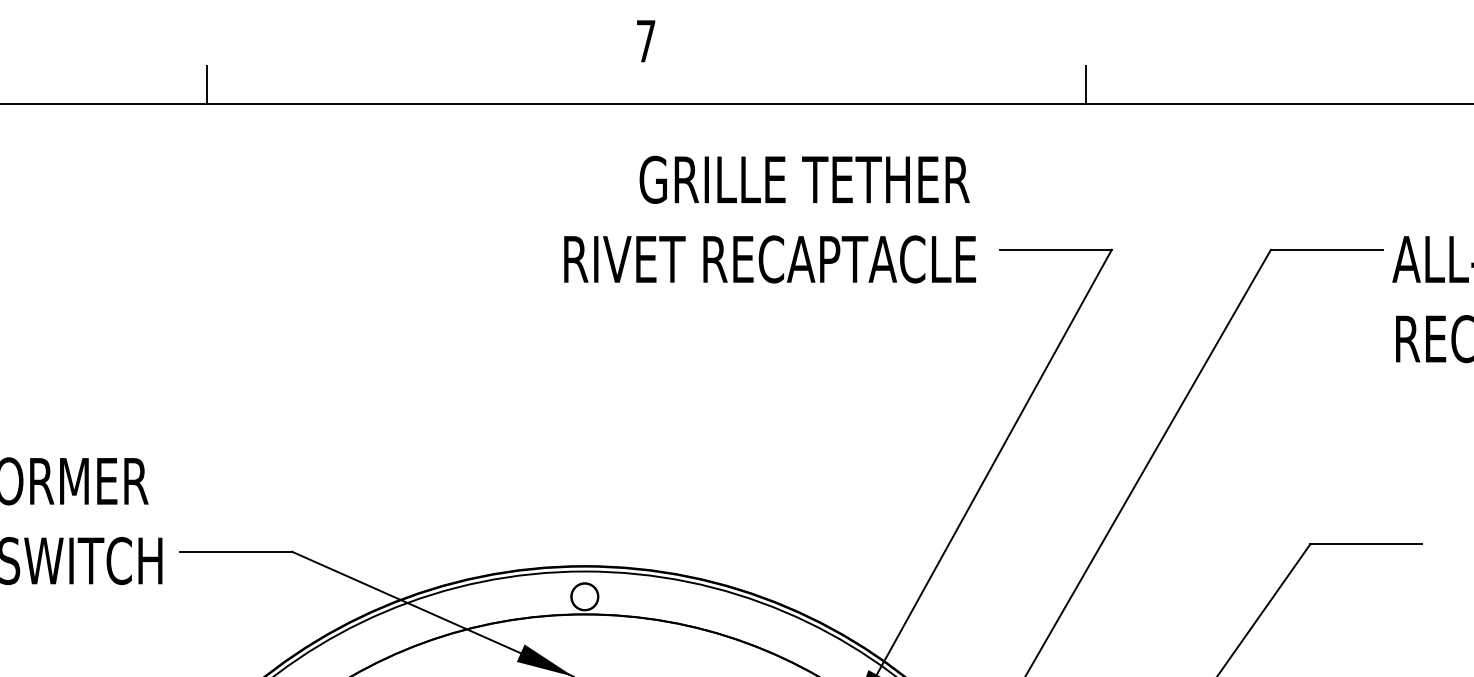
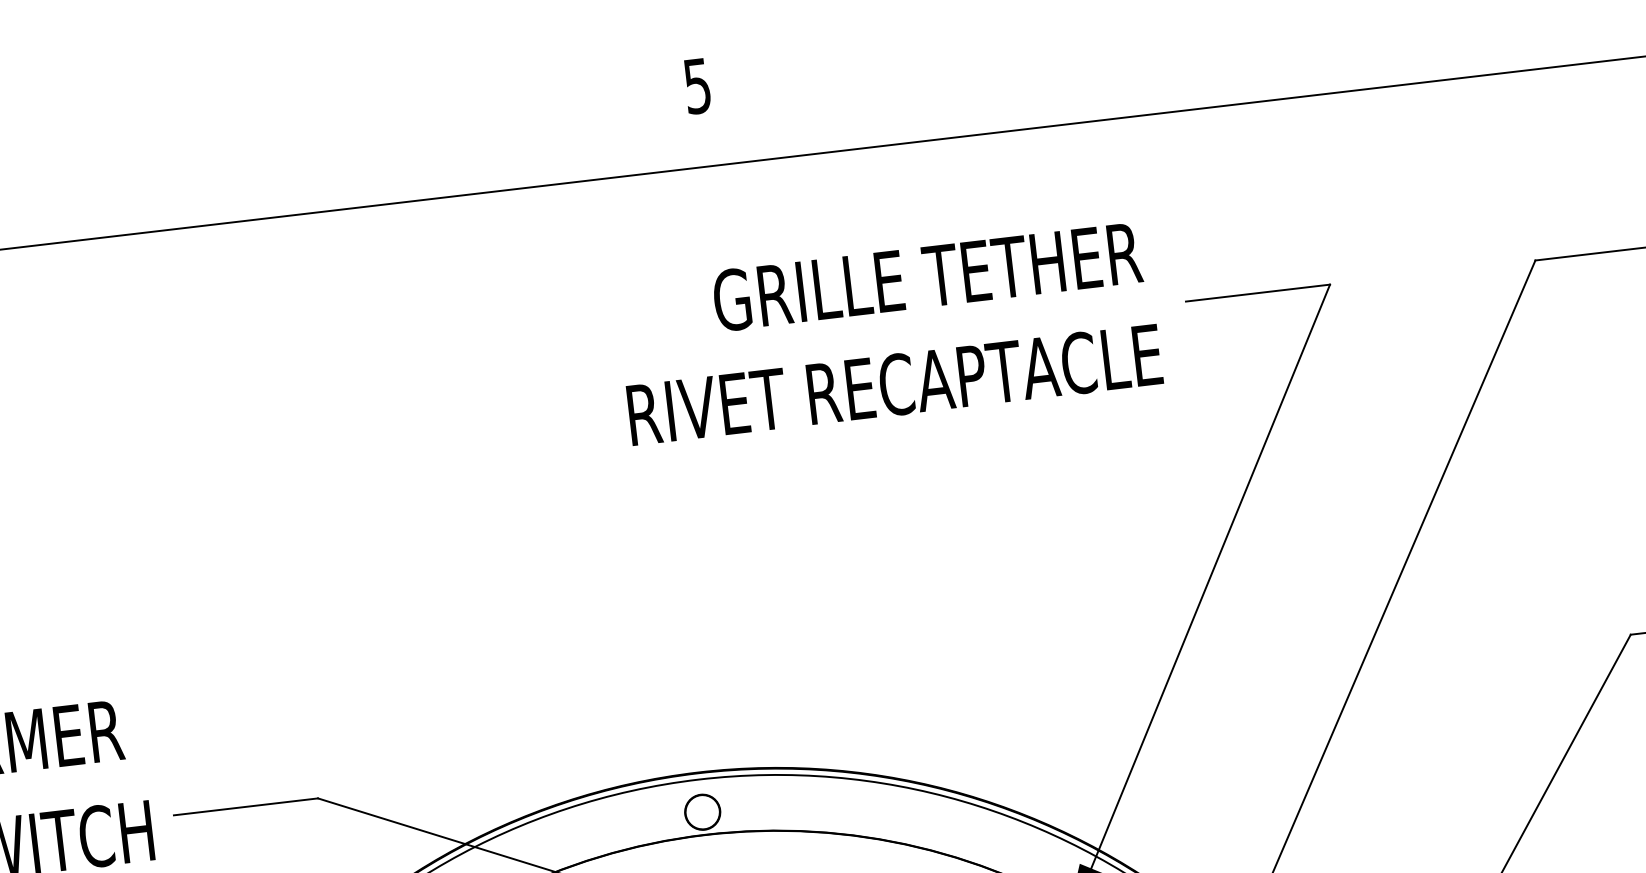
text: (645, 41) -> (696, 86), 7 -> 5
line: (206, 84) -> (136, 208), removed
line: (1086, 84) -> (1272, 75), removed
text: (770, 219) -> (889, 333), moved

